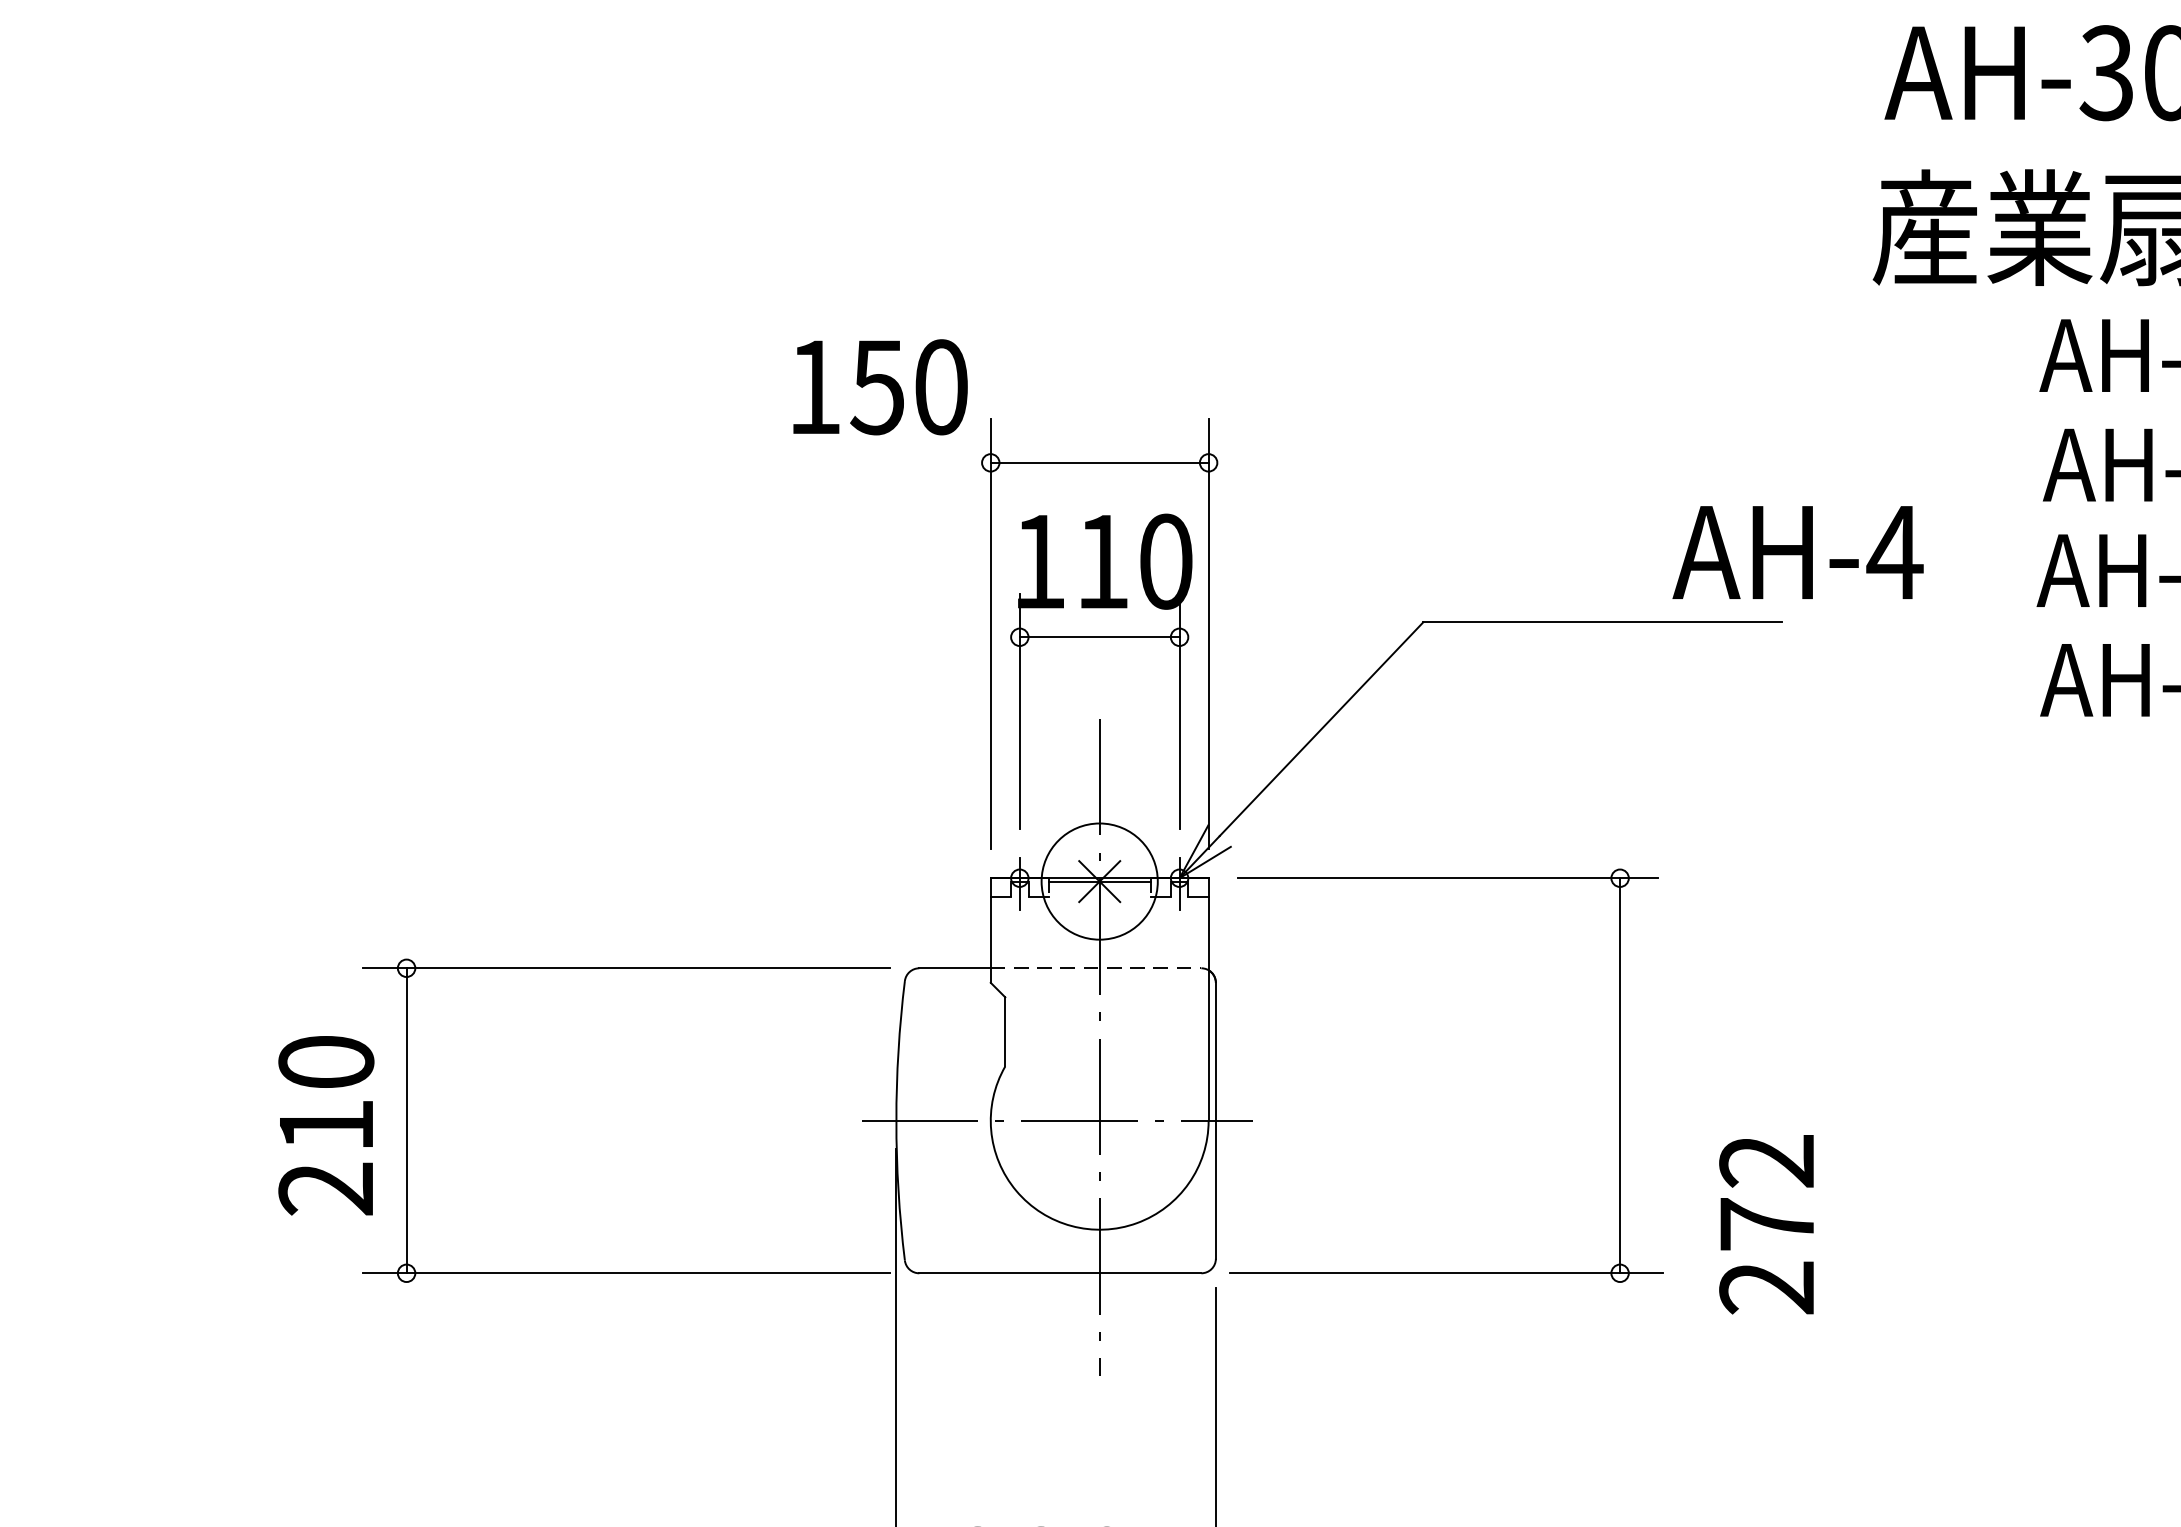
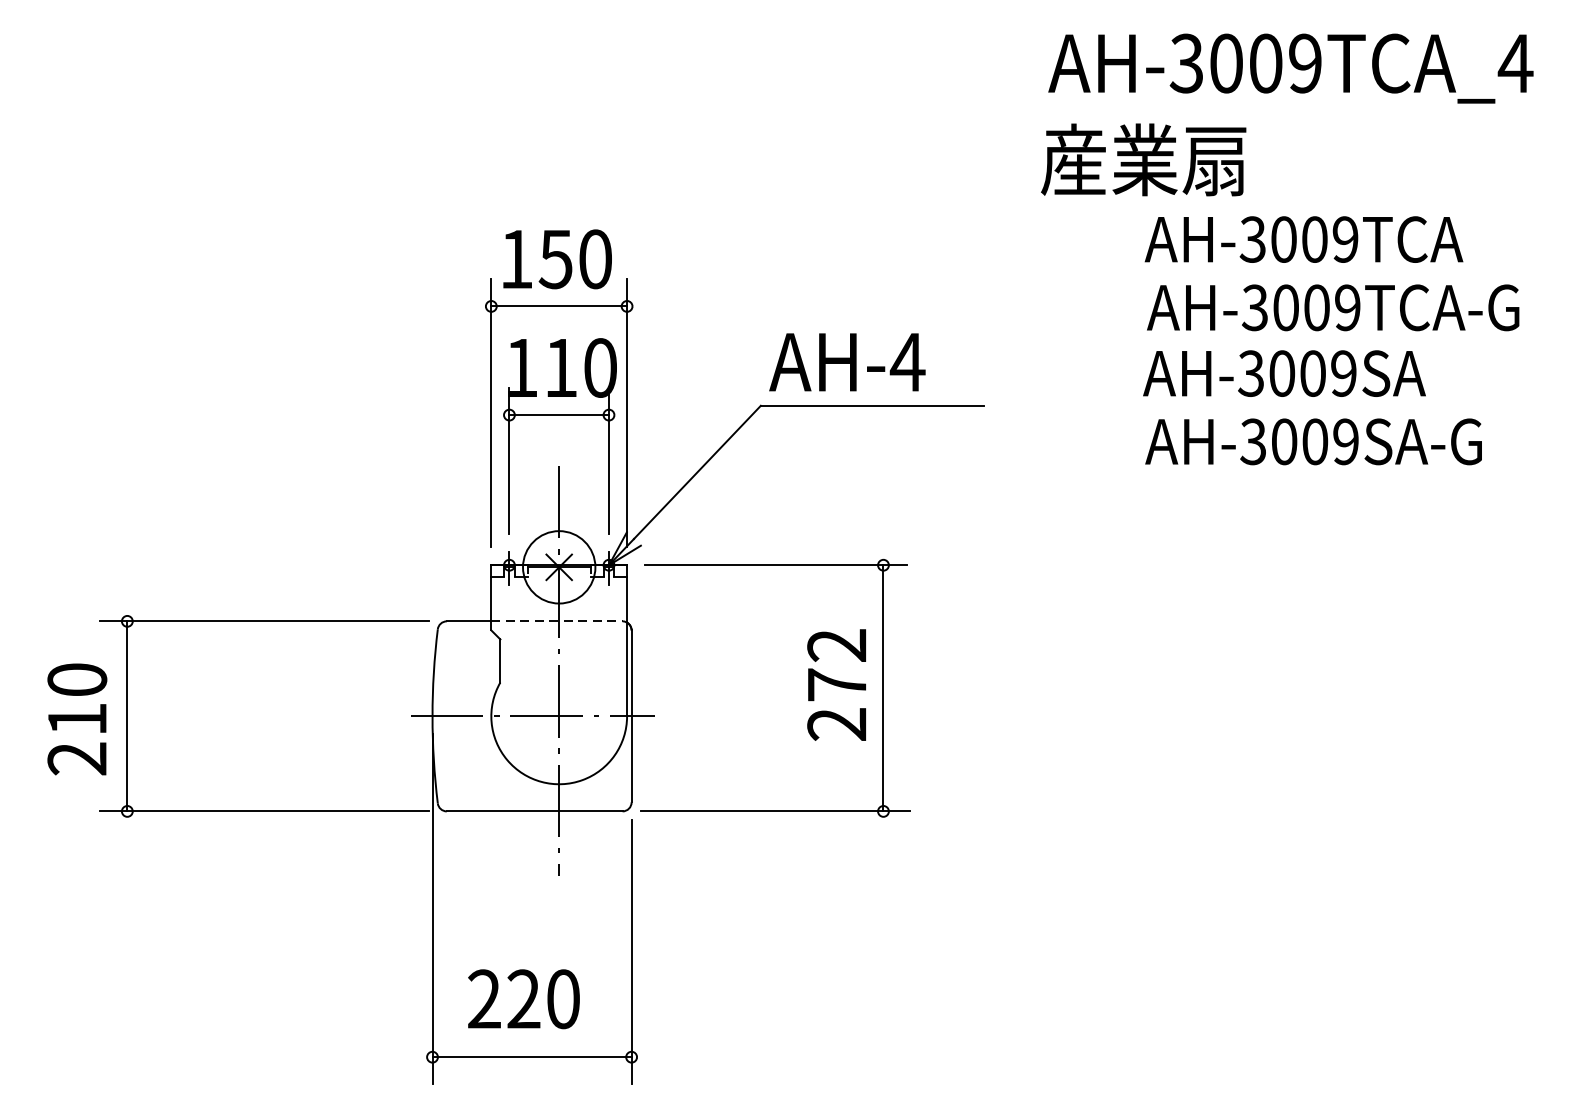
text: (880, 387) -> (557, 259), moved
text: (1798, 552) -> (847, 362), moved
text: (1766, 1223) -> (836, 684), moved

